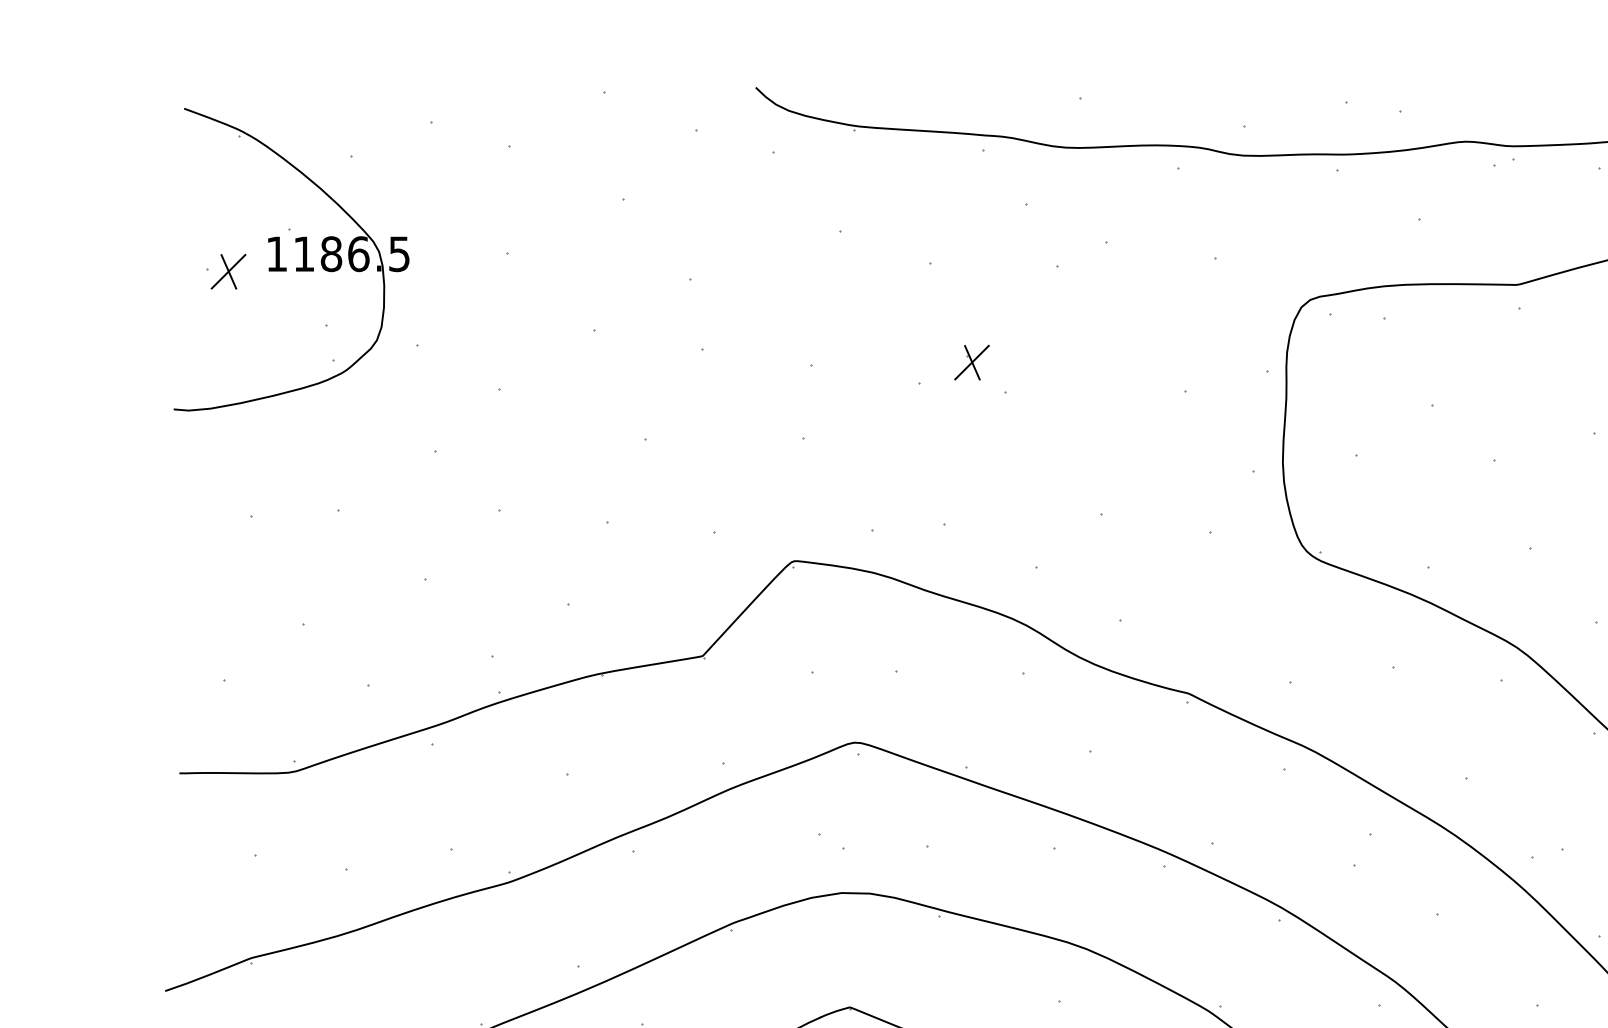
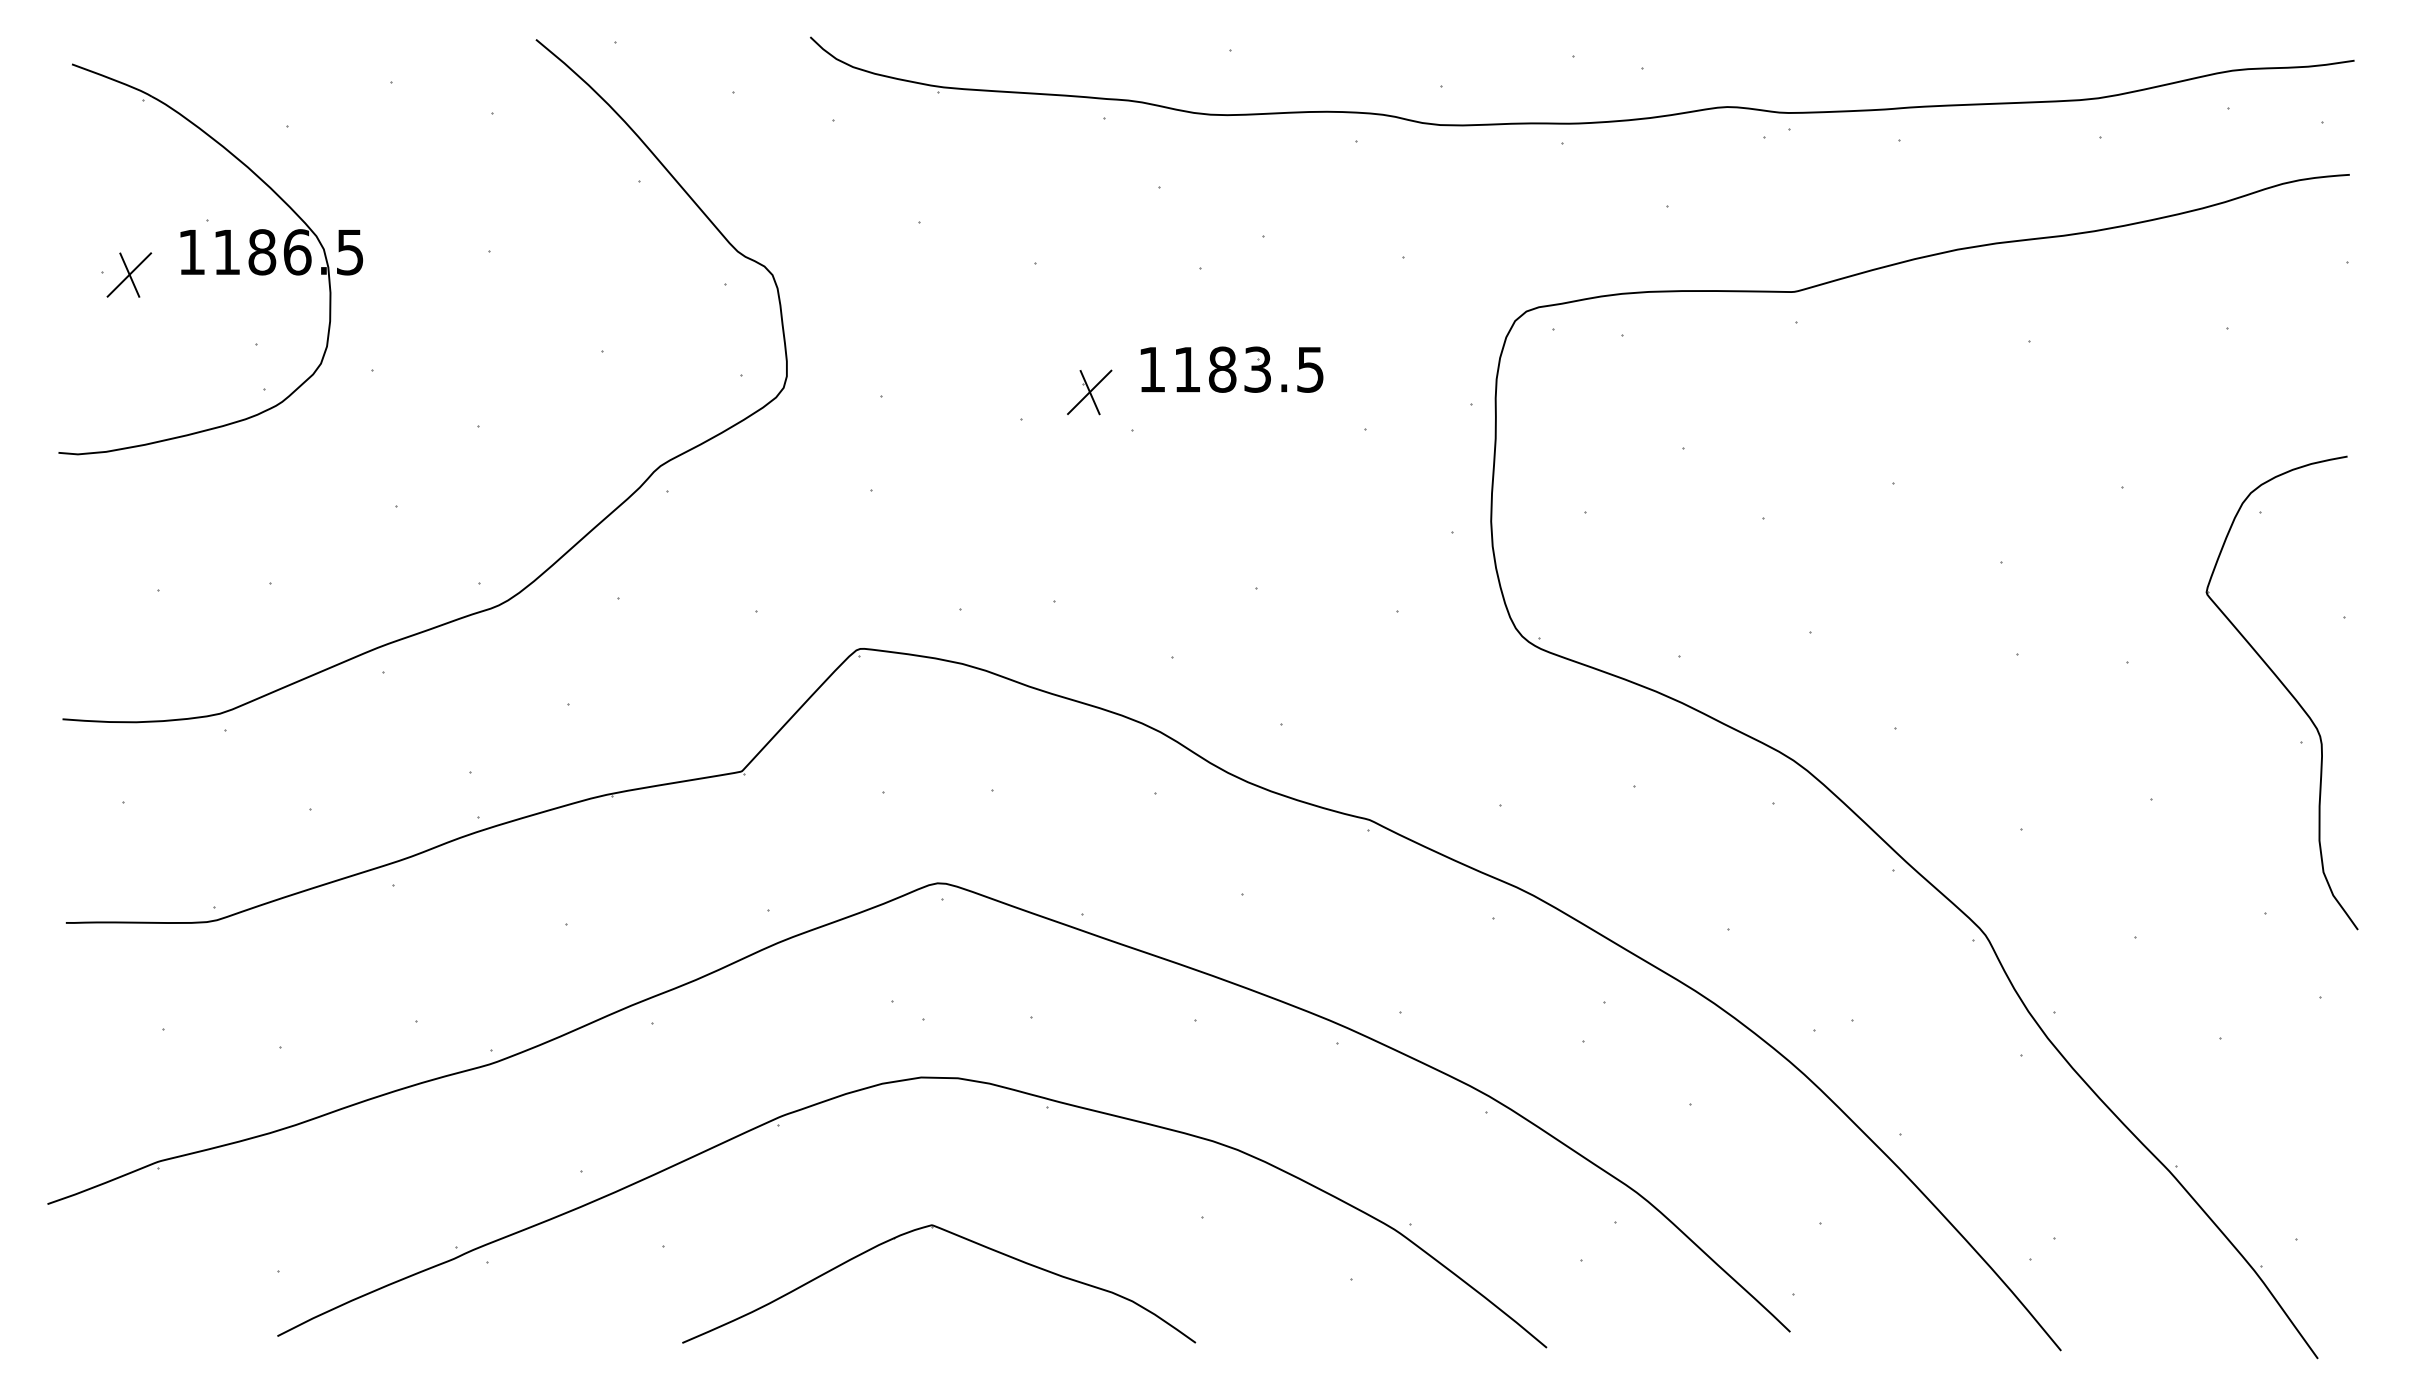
part: (1081, 344) -> (1231, 369), added
curve: (569, 483) -> (569, 548), added

